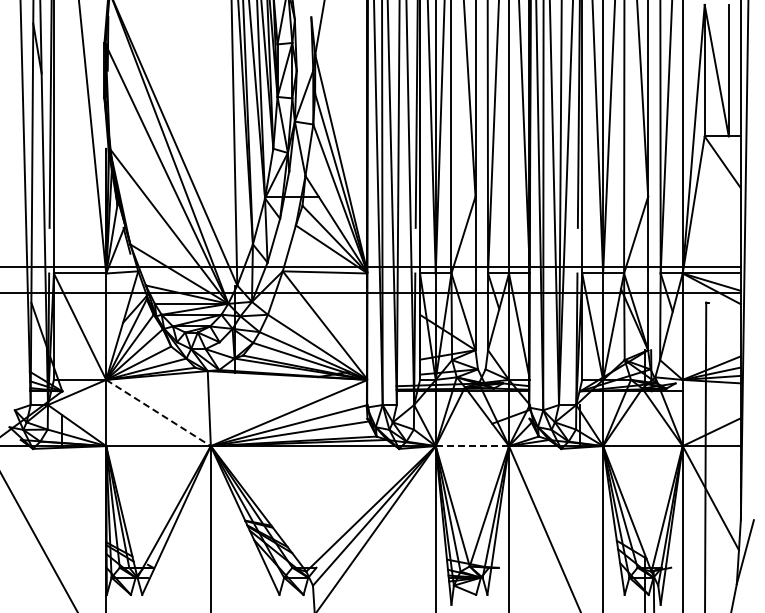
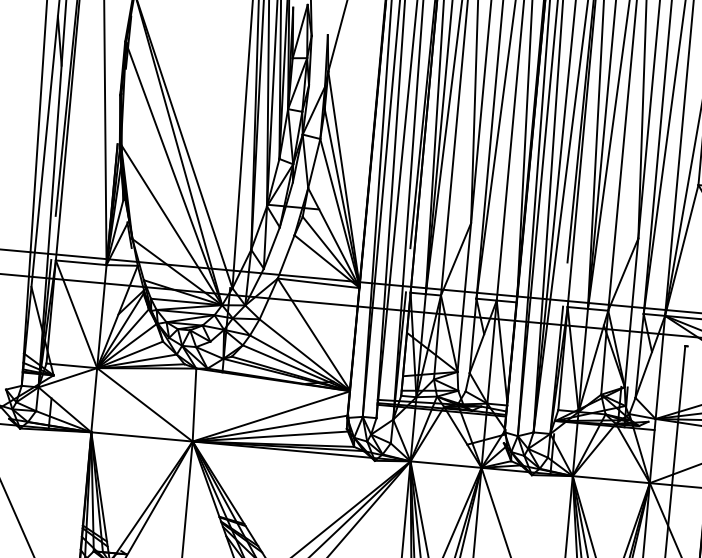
line: (158, 413) -> (144, 405), dashed -> solid
line: (472, 446) -> (446, 464), dashed -> solid

